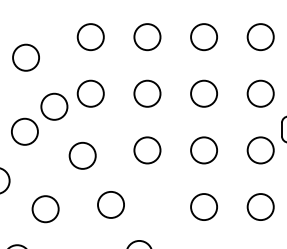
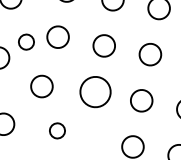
circle: (54, 106) -> (26, 41), size x0.7
circle: (147, 150) -> (95, 92), size x1.4
circle: (110, 204) -> (57, 130), size x0.7

